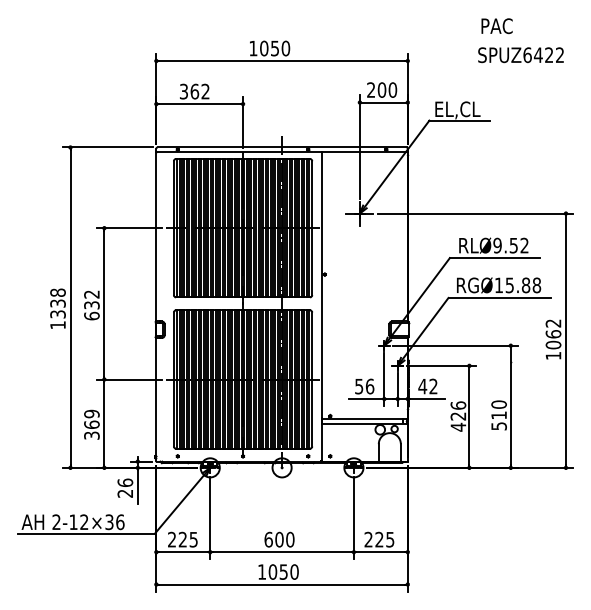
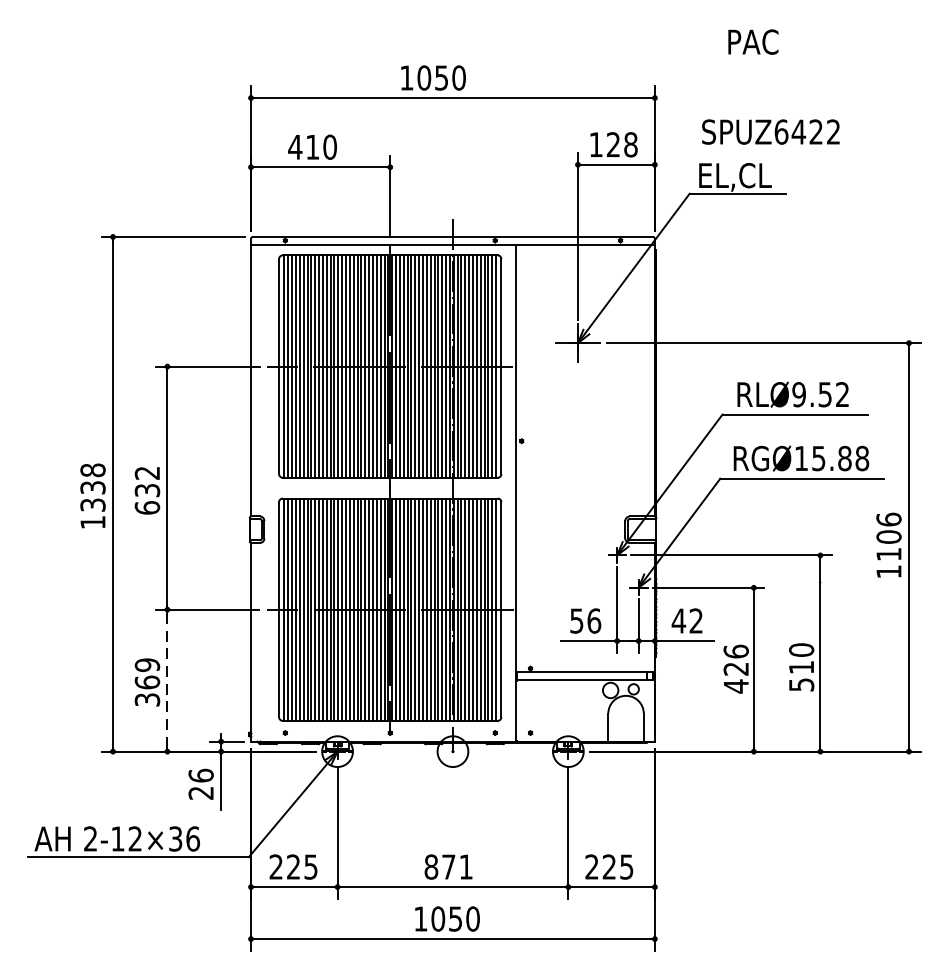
text: (496, 26) -> (752, 42), moved
text: (520, 55) -> (770, 132), moved
text: (382, 89) -> (614, 143), 200 -> 128
text: (194, 91) -> (312, 147), 362 -> 410
text: (553, 334) -> (888, 537), 1062 -> 1106
line: (104, 423) -> (167, 680), solid -> dashed
text: (279, 539) -> (448, 866), 600 -> 871

